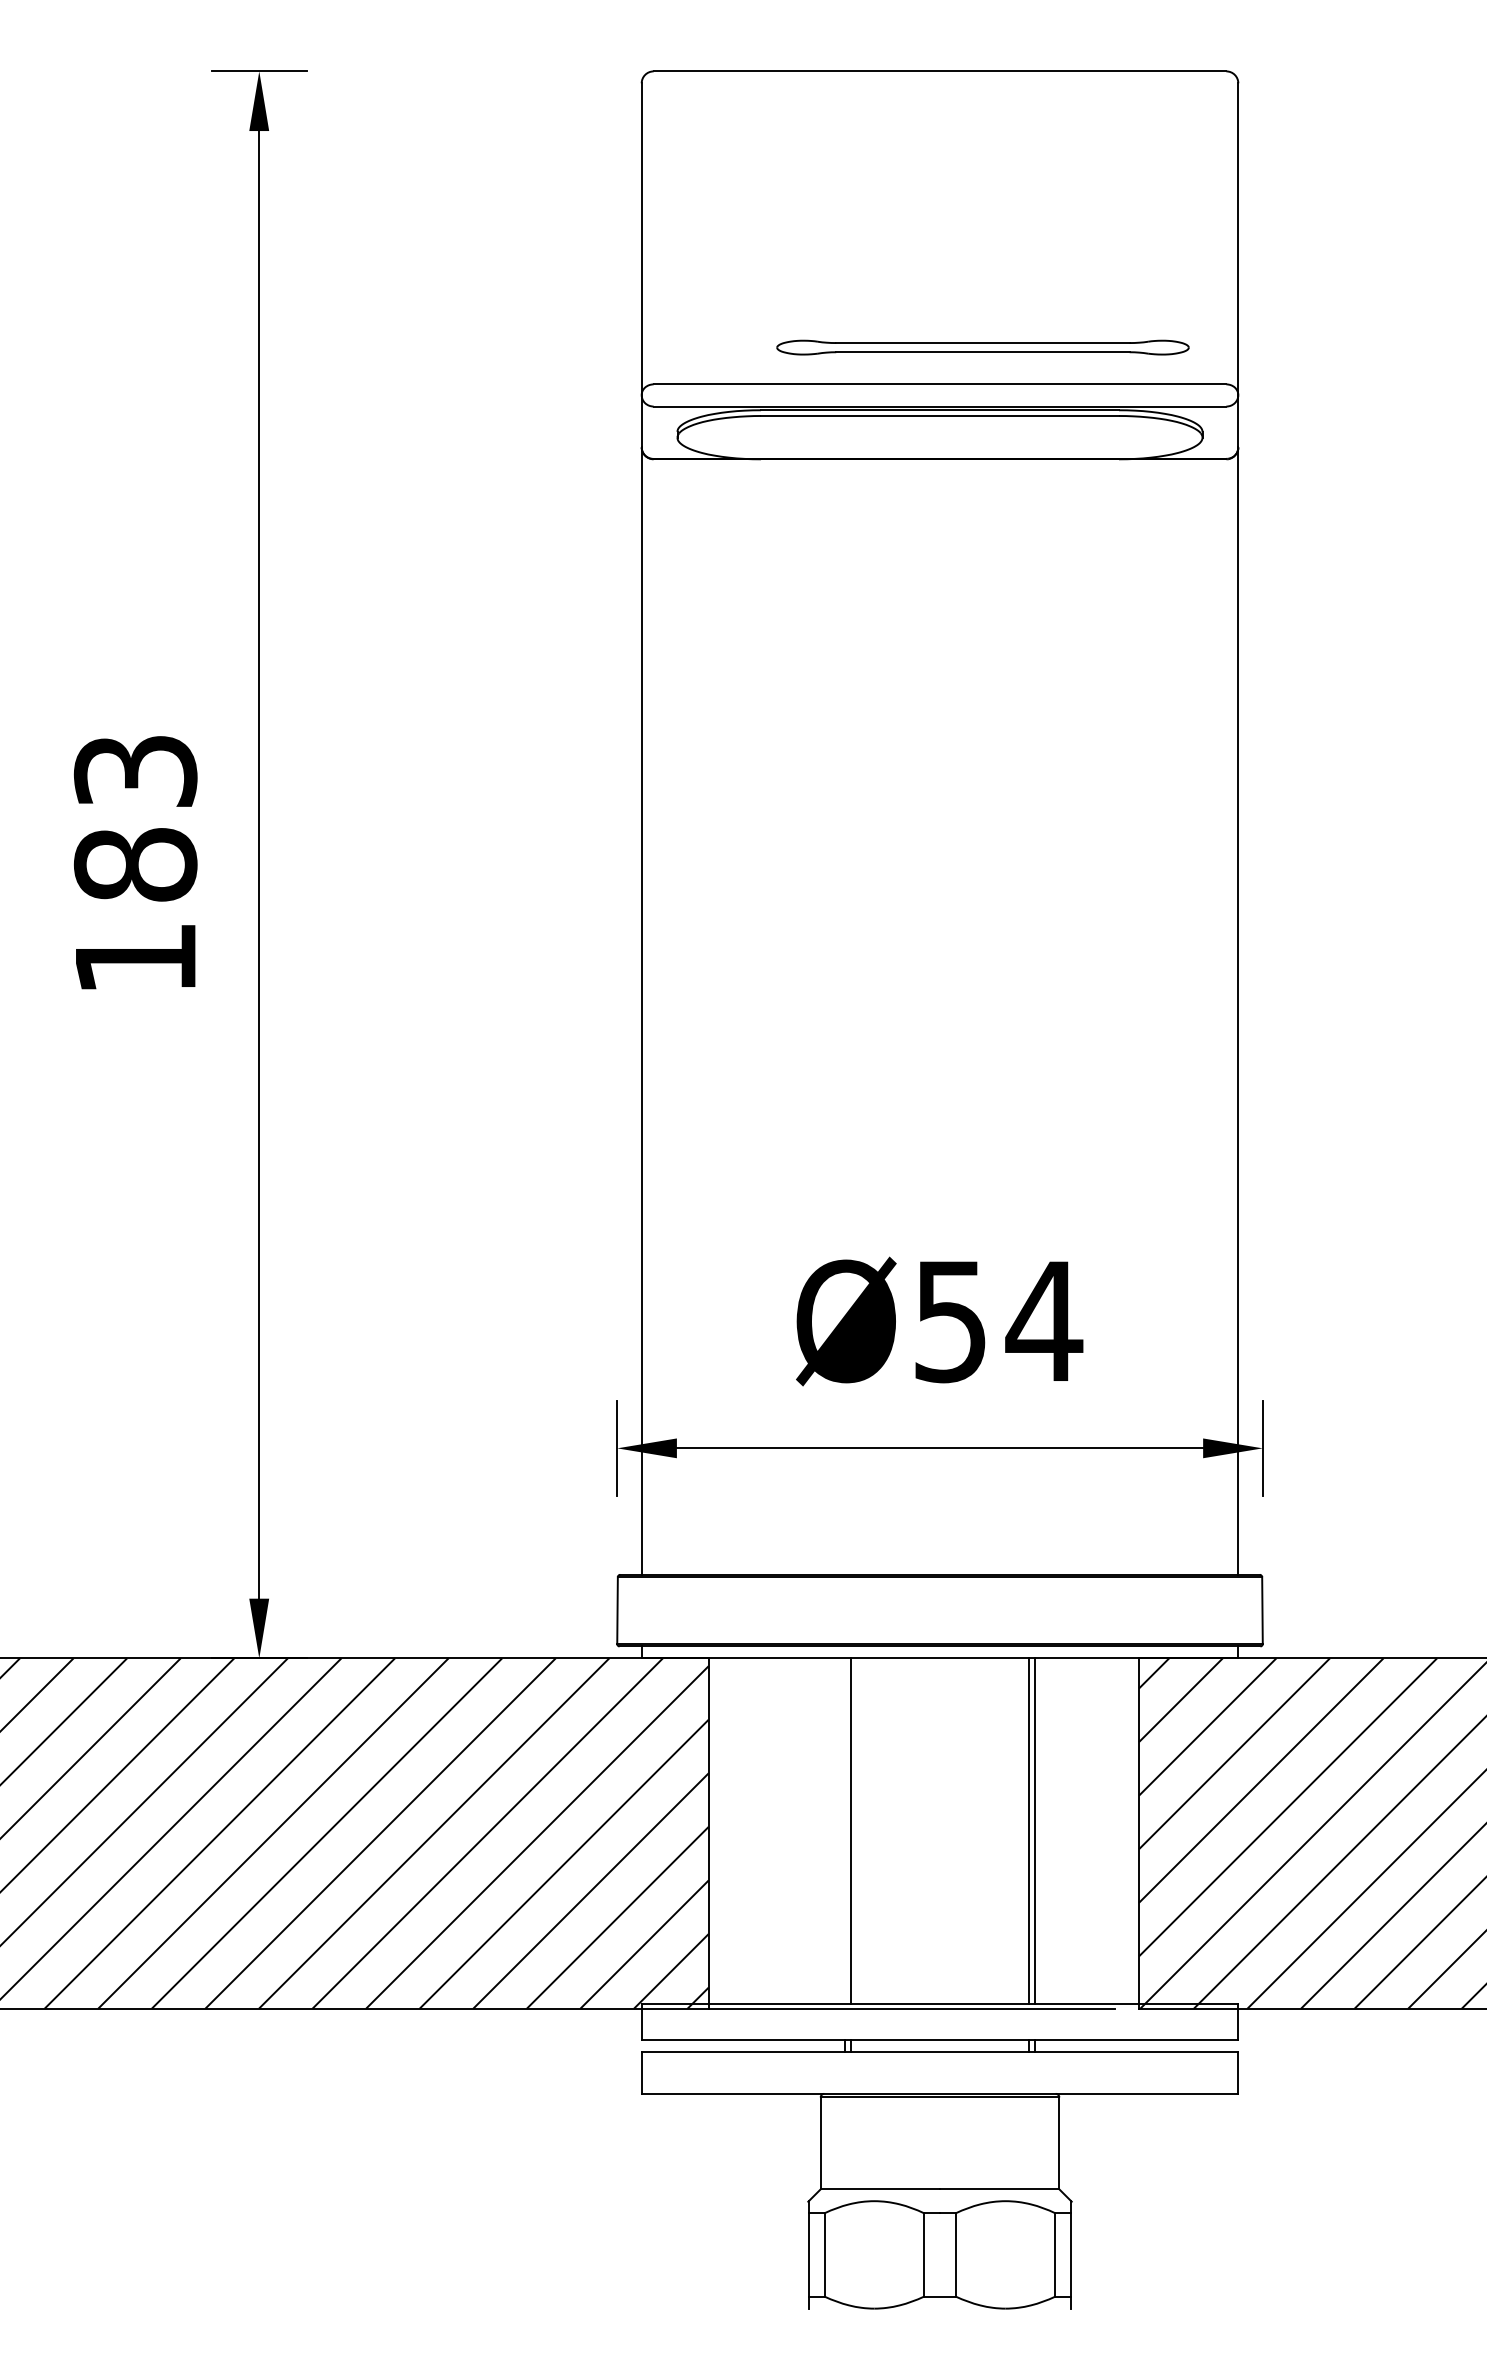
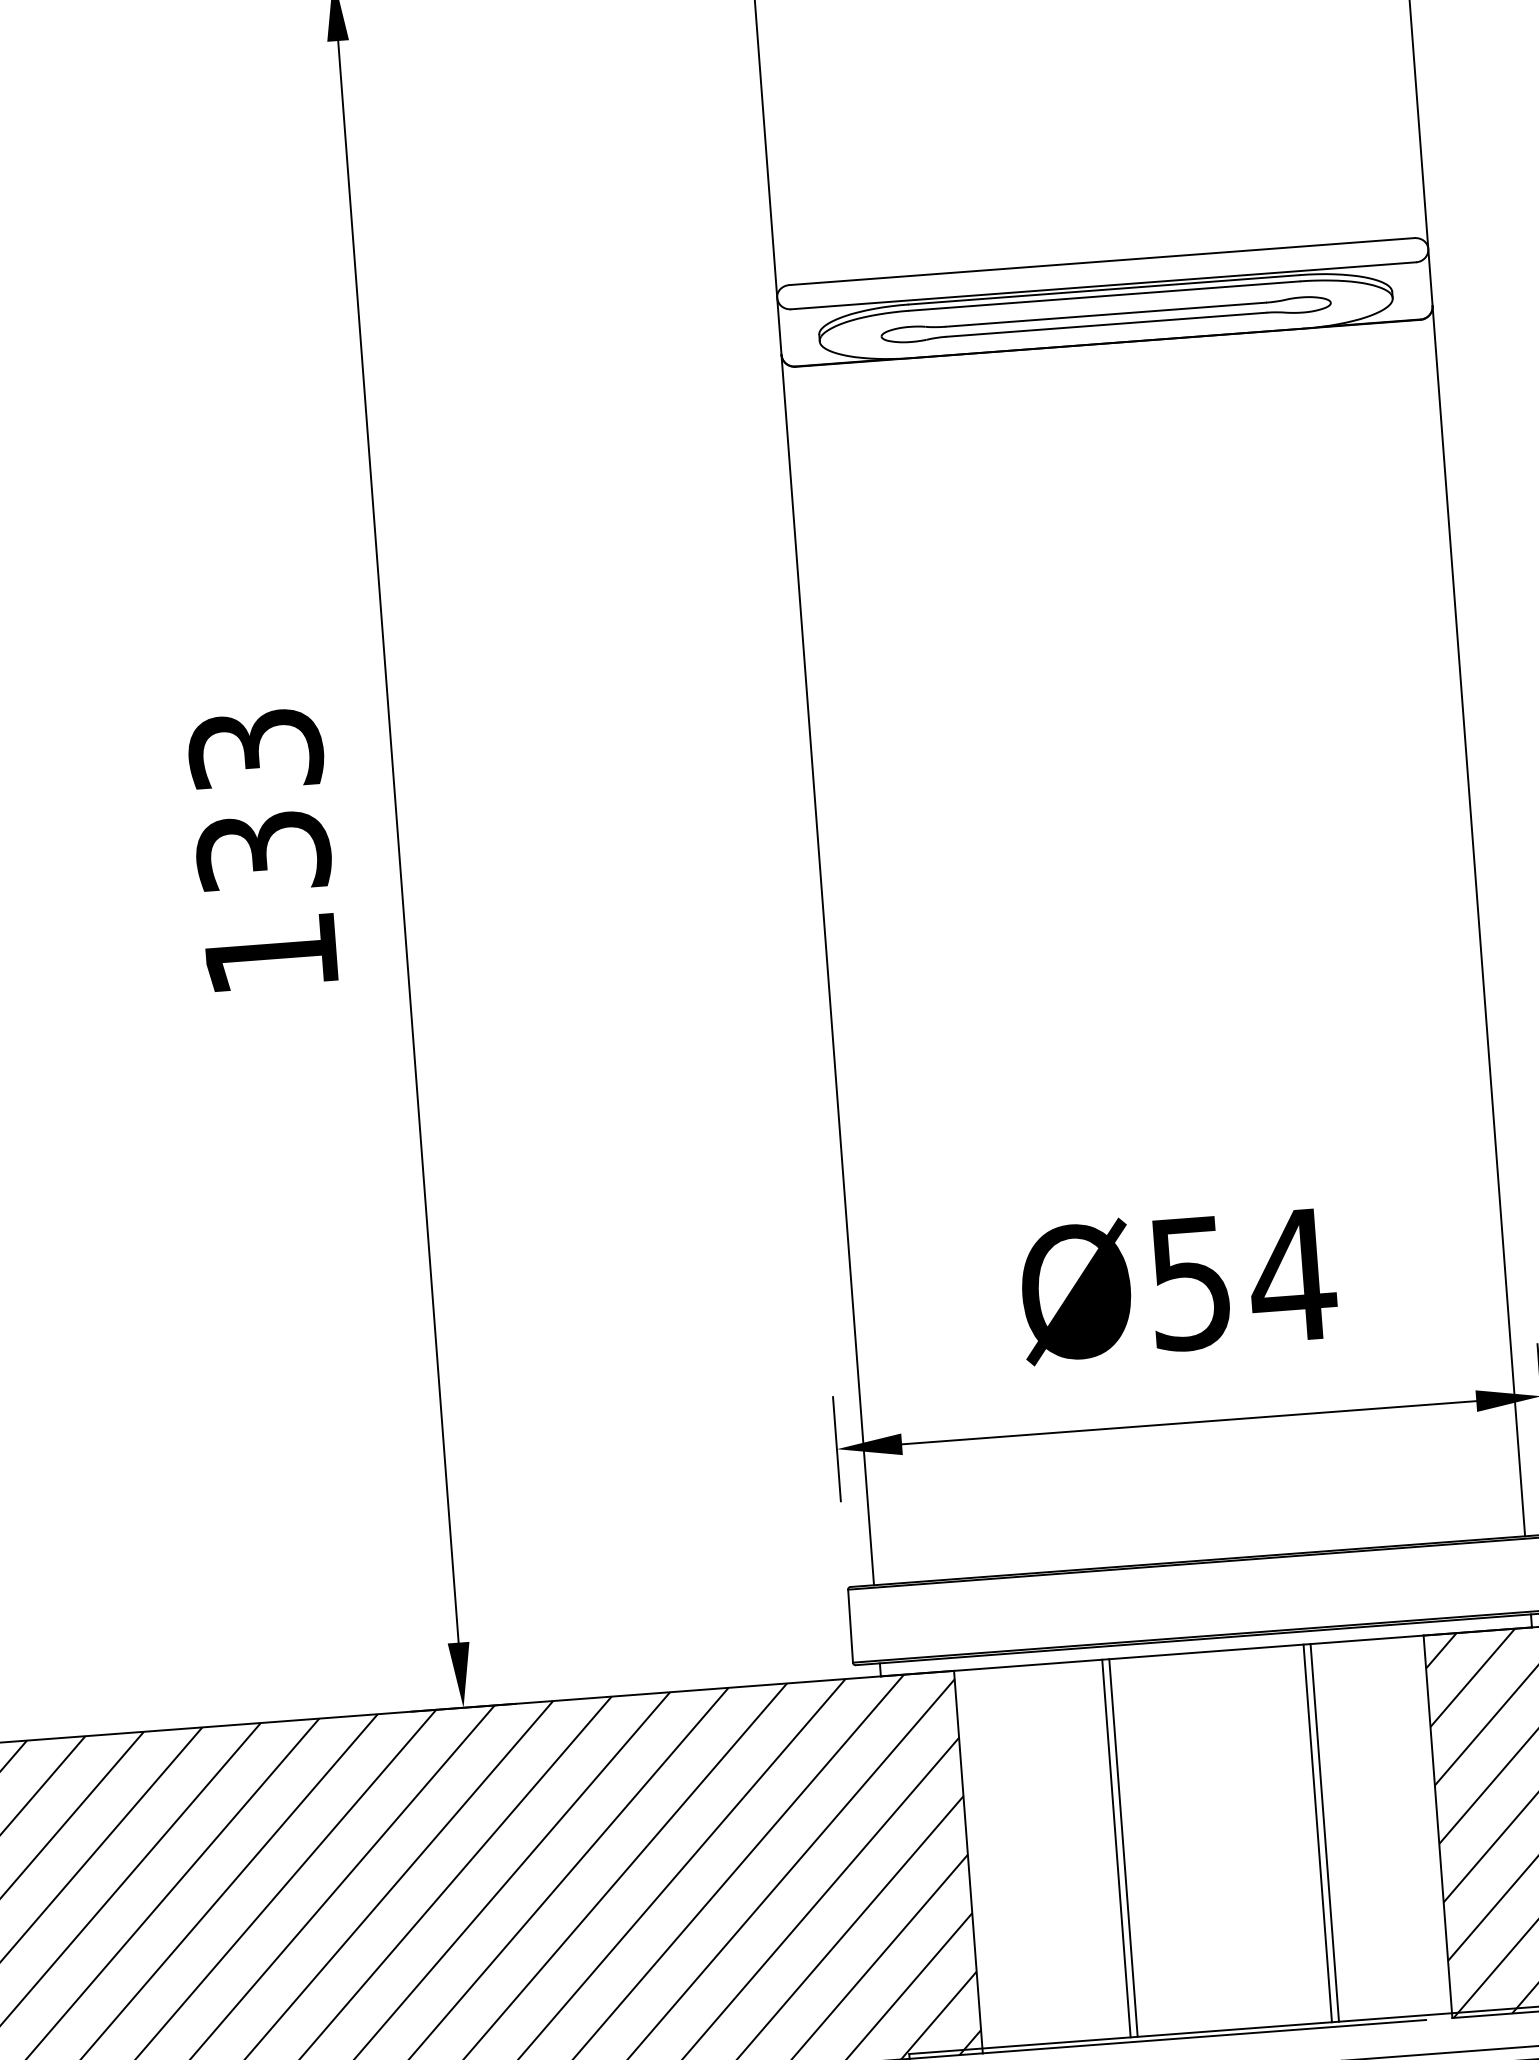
part: (982, 347) -> (1105, 319), moved
text: (135, 864) -> (263, 851), 183 -> 133
line: (844, 1831) -> (1116, 1848), added

